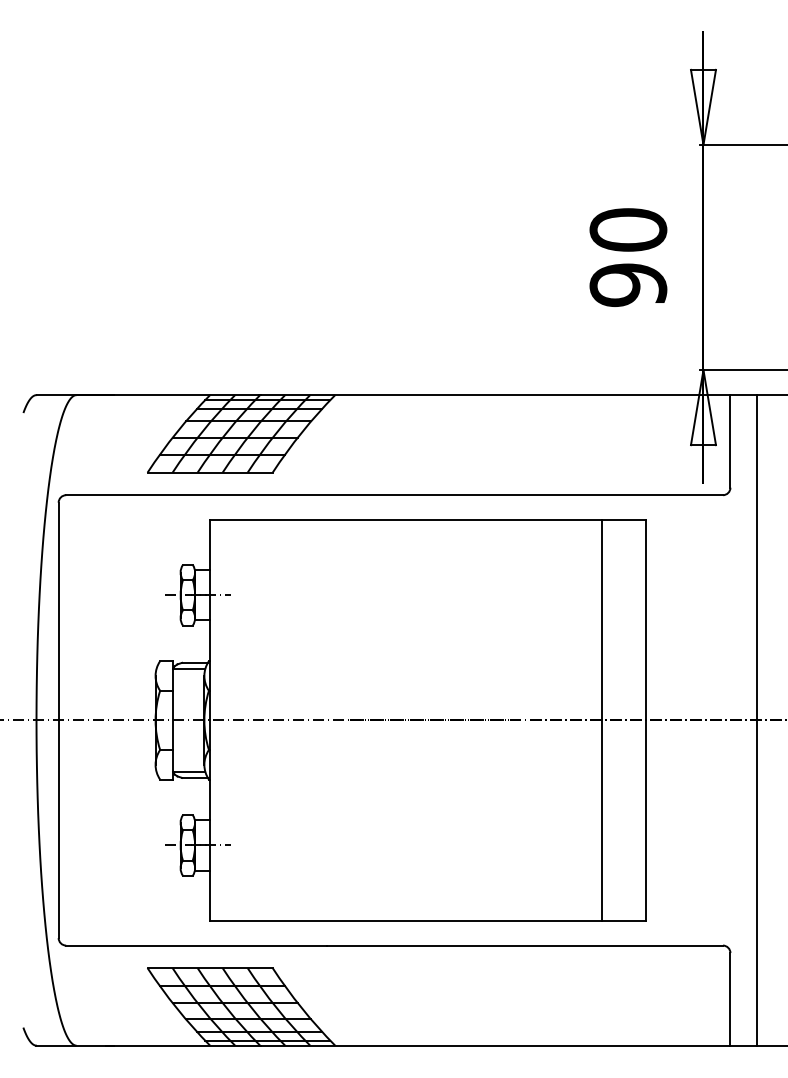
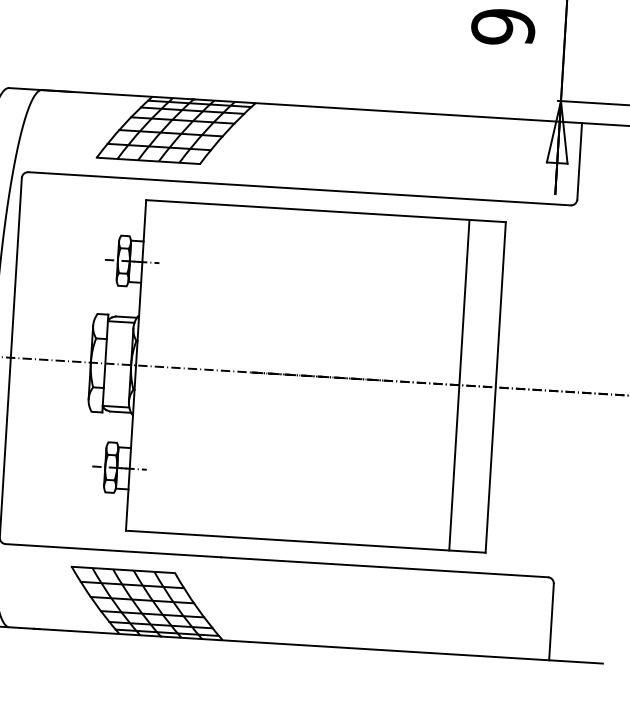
line: (756, 720) -> (587, 393), removed

